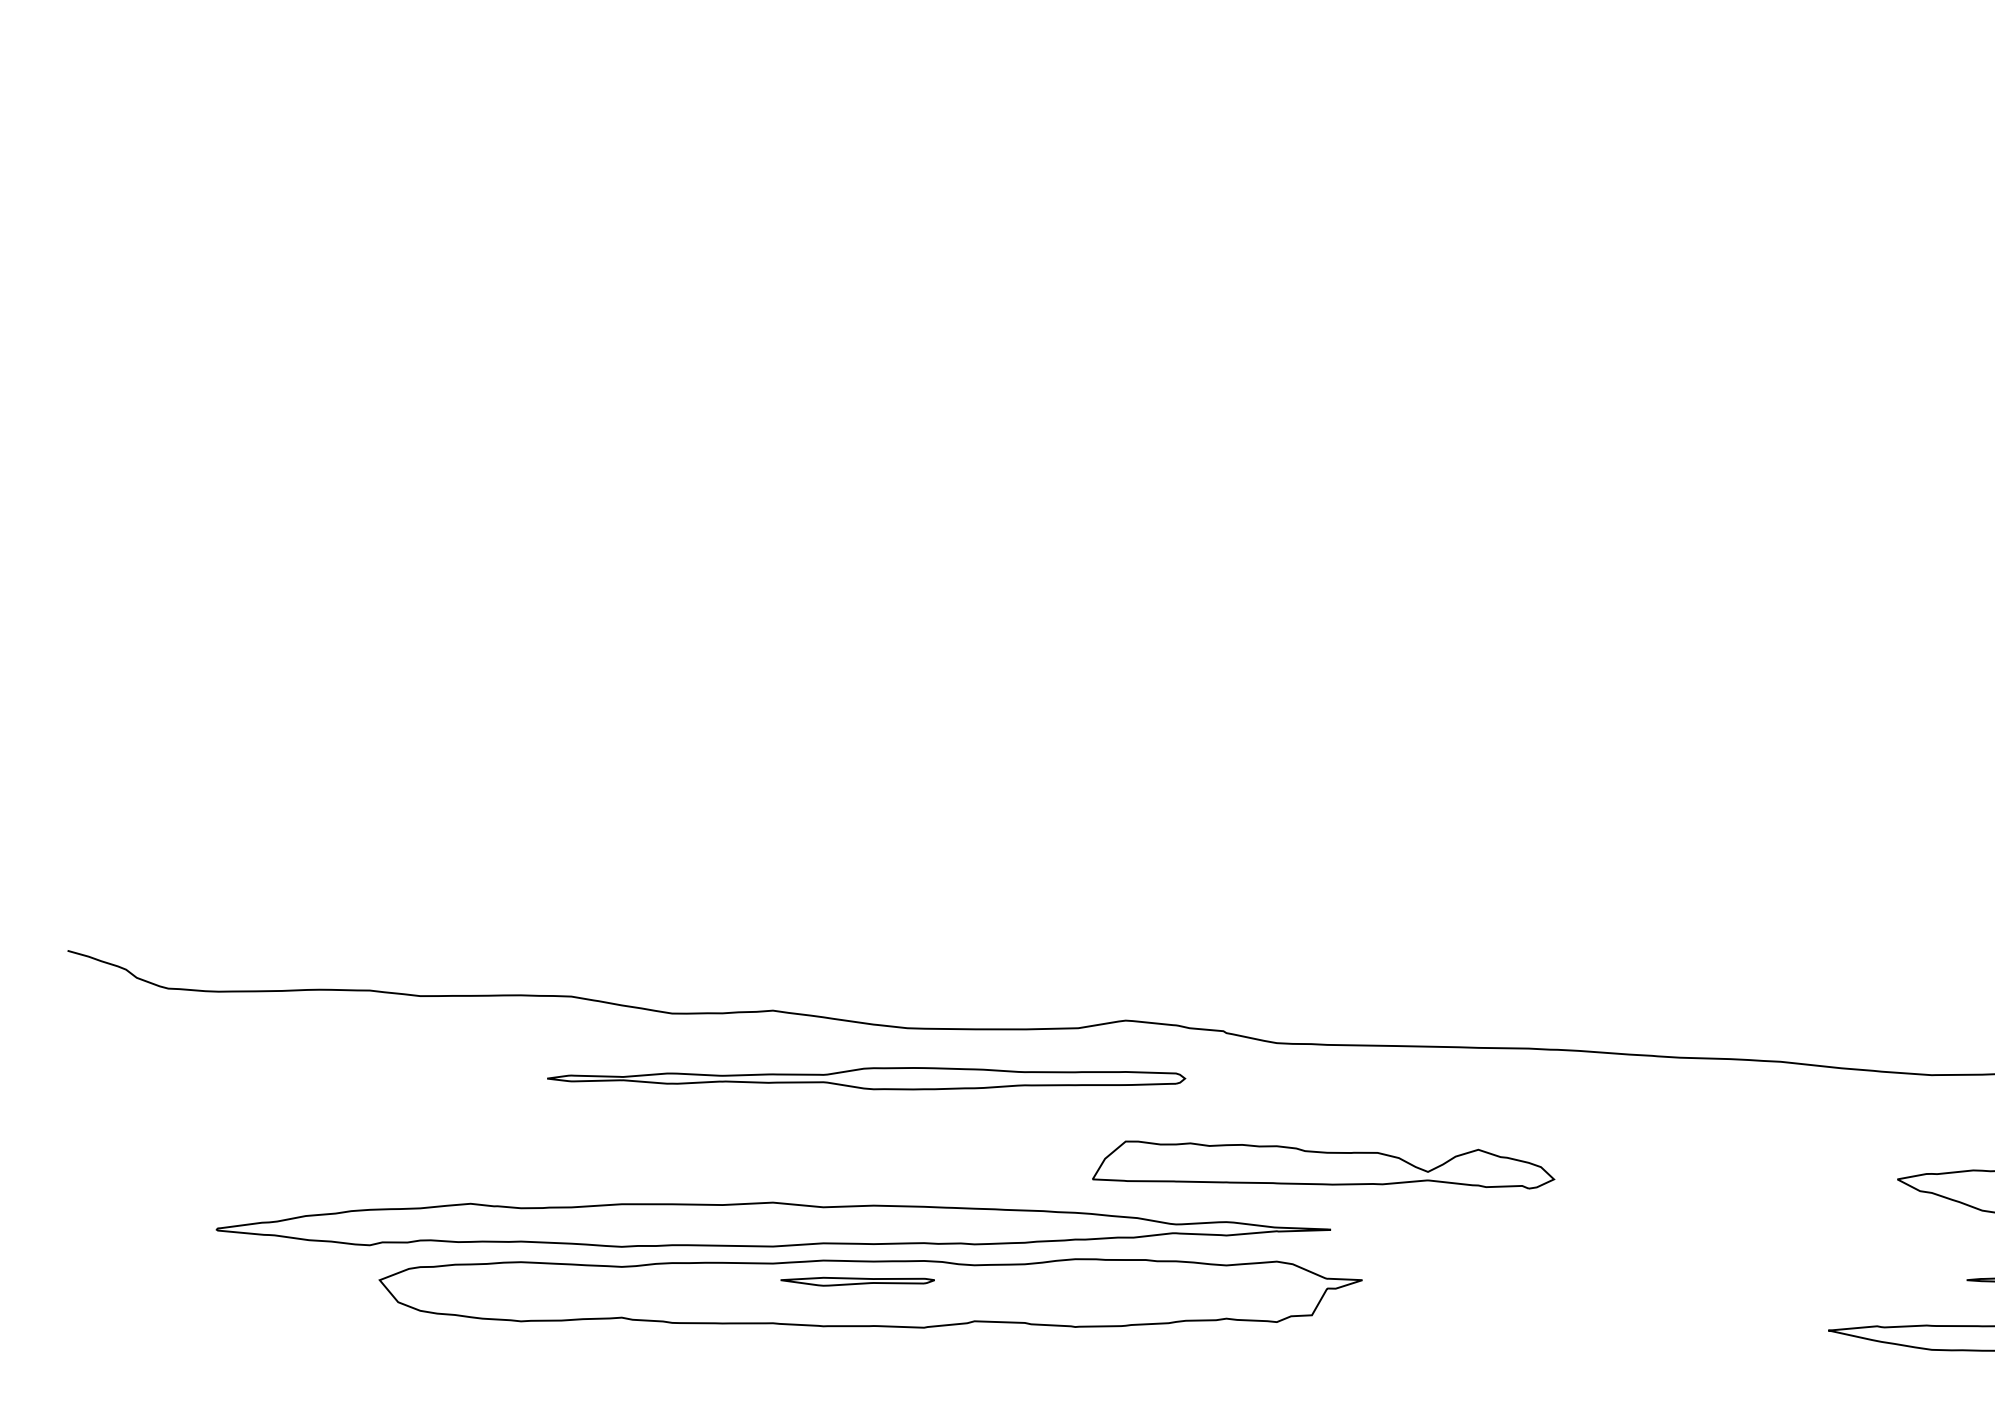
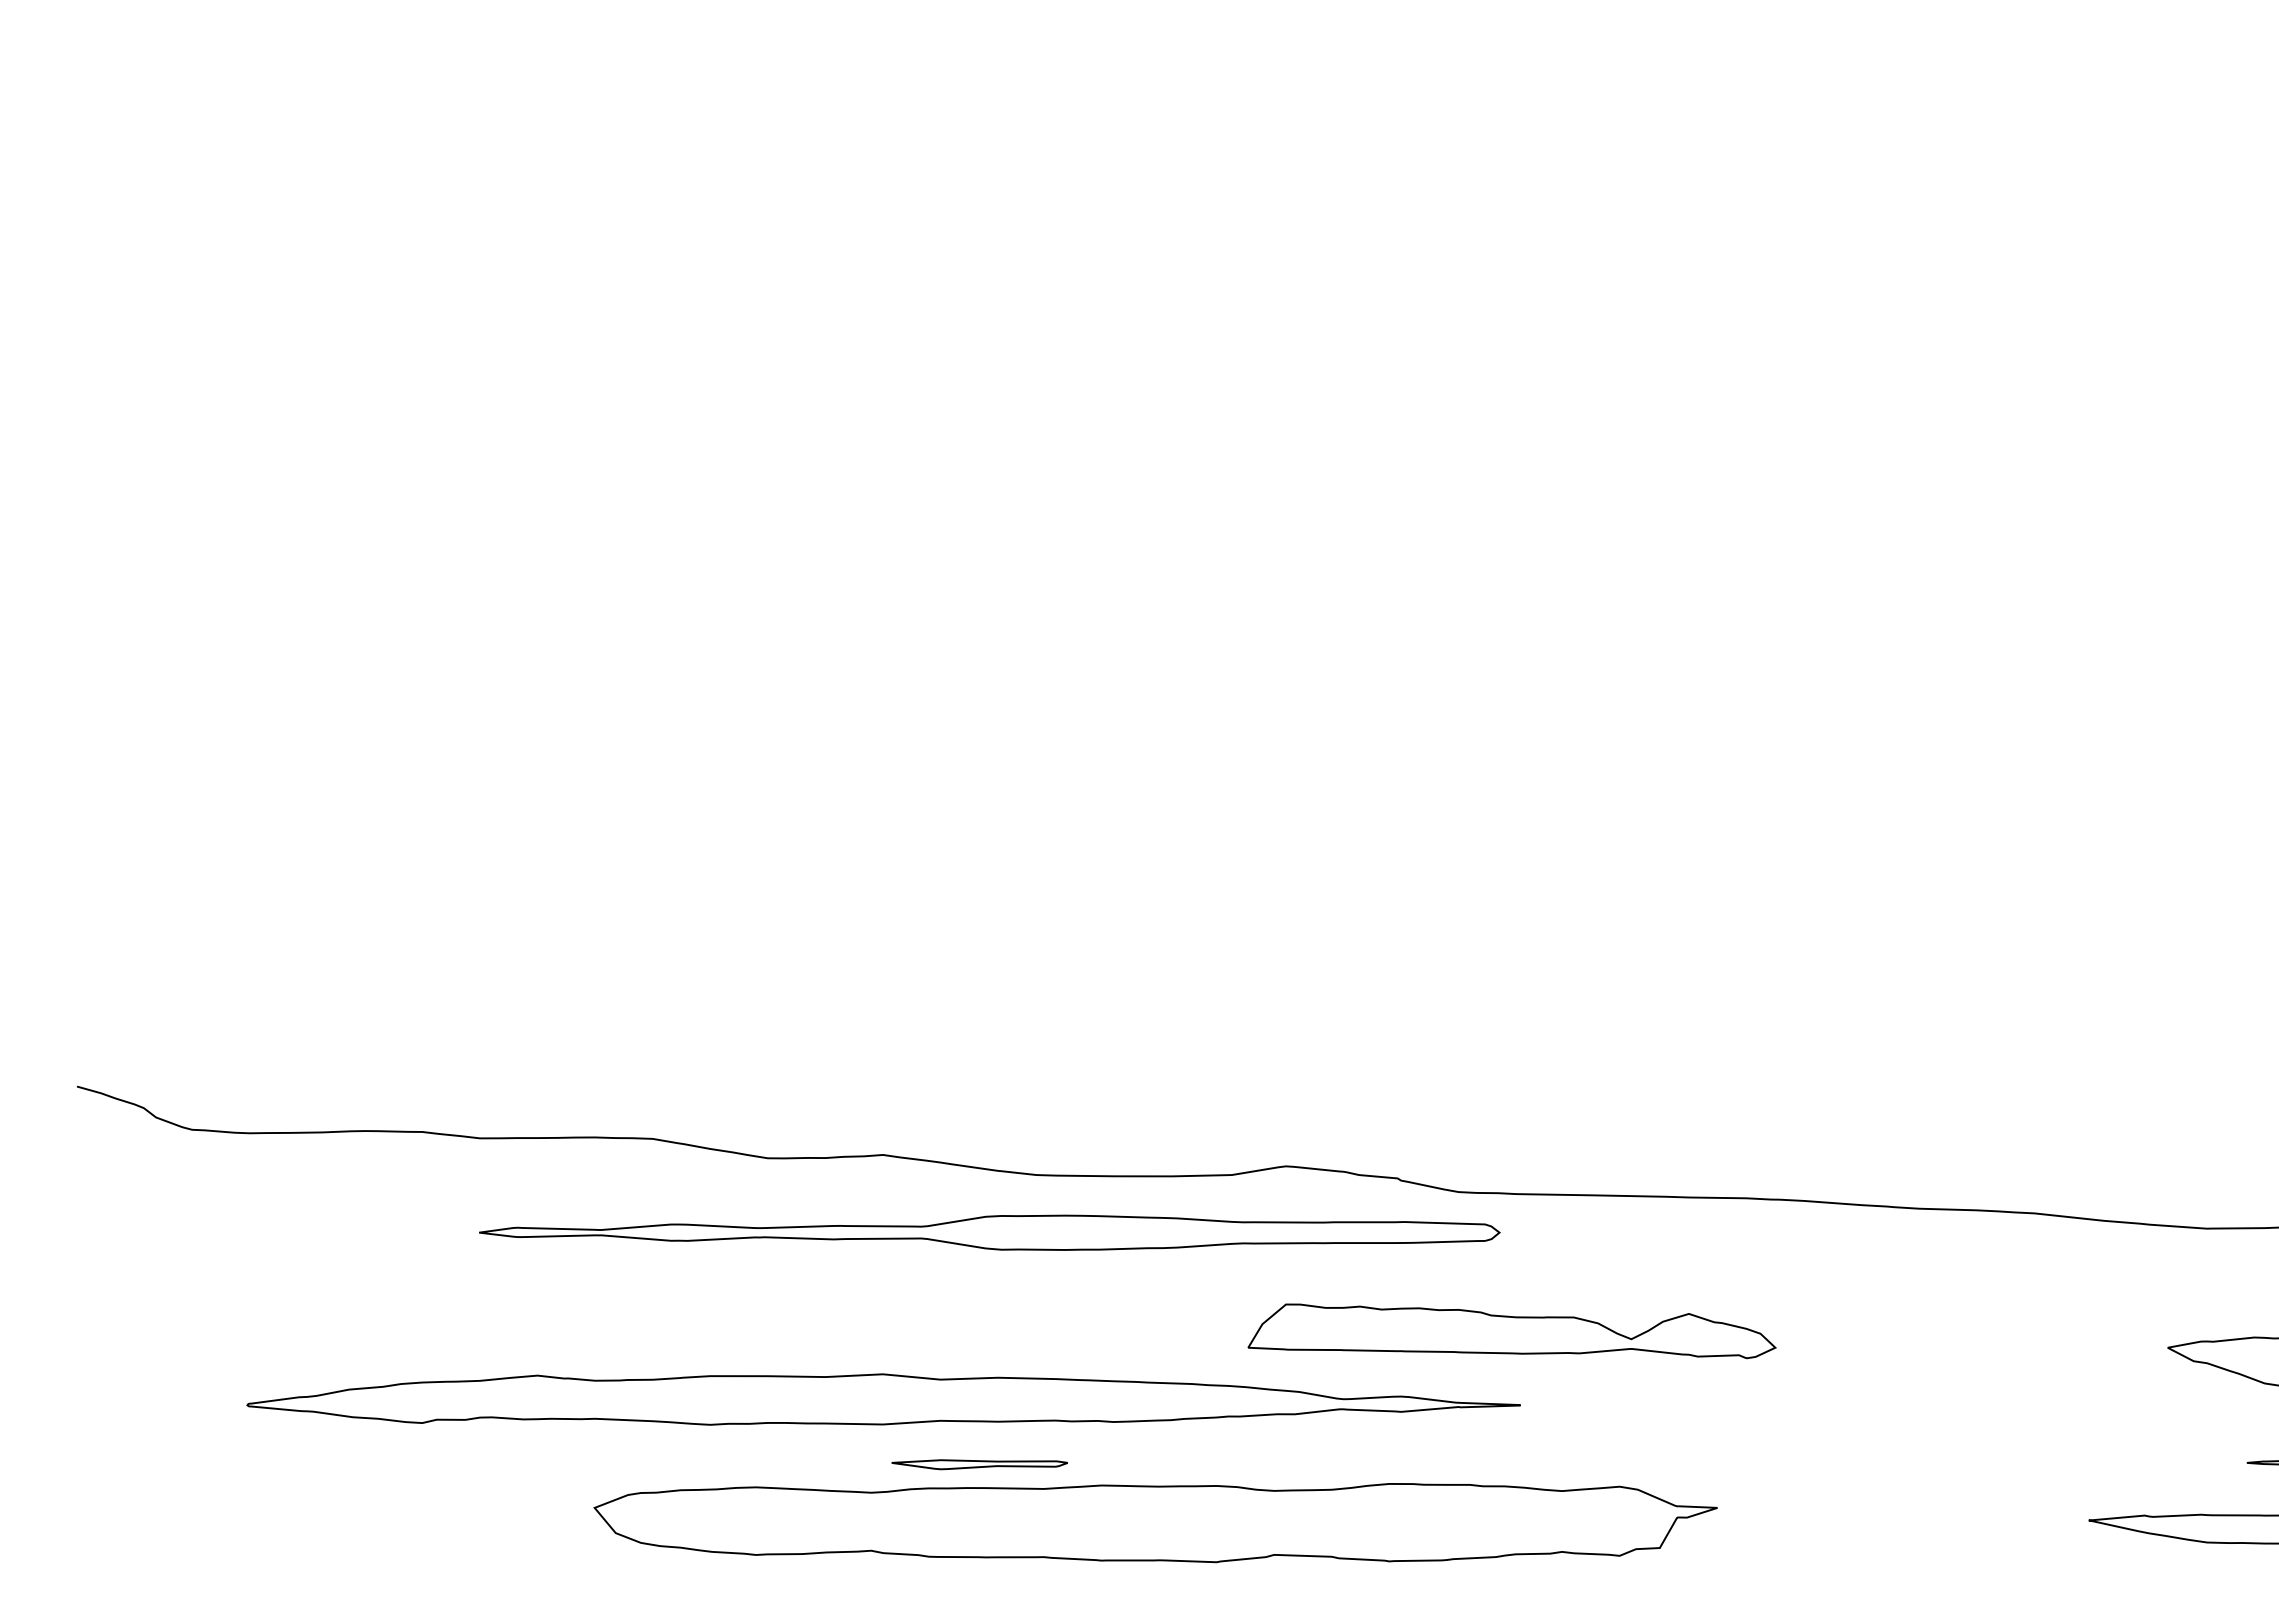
part: (866, 1078) -> (989, 1232), size x1.4
part: (870, 1293) -> (1155, 1523), moved

